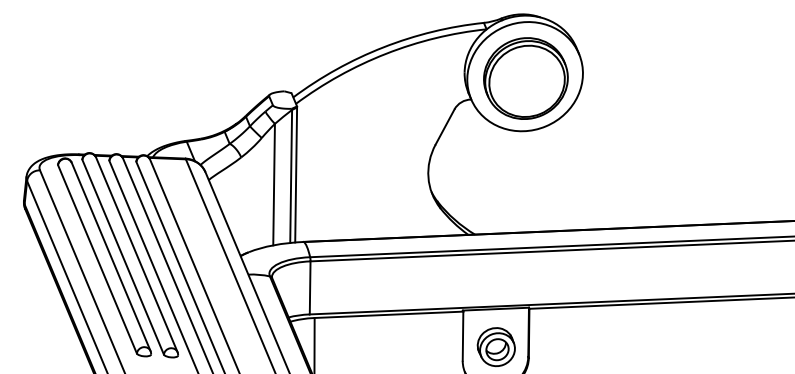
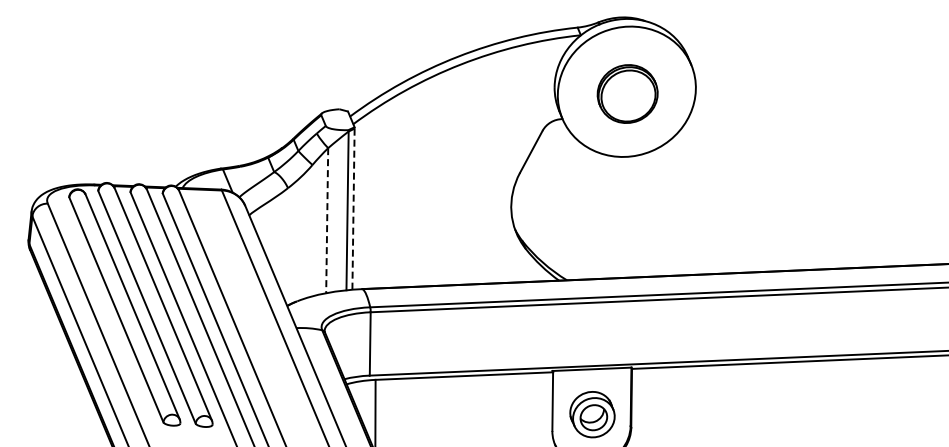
part: (525, 78) -> (627, 93), size x0.6
line: (296, 175) -> (353, 209), solid -> dashed
line: (274, 184) -> (327, 220), solid -> dashed

